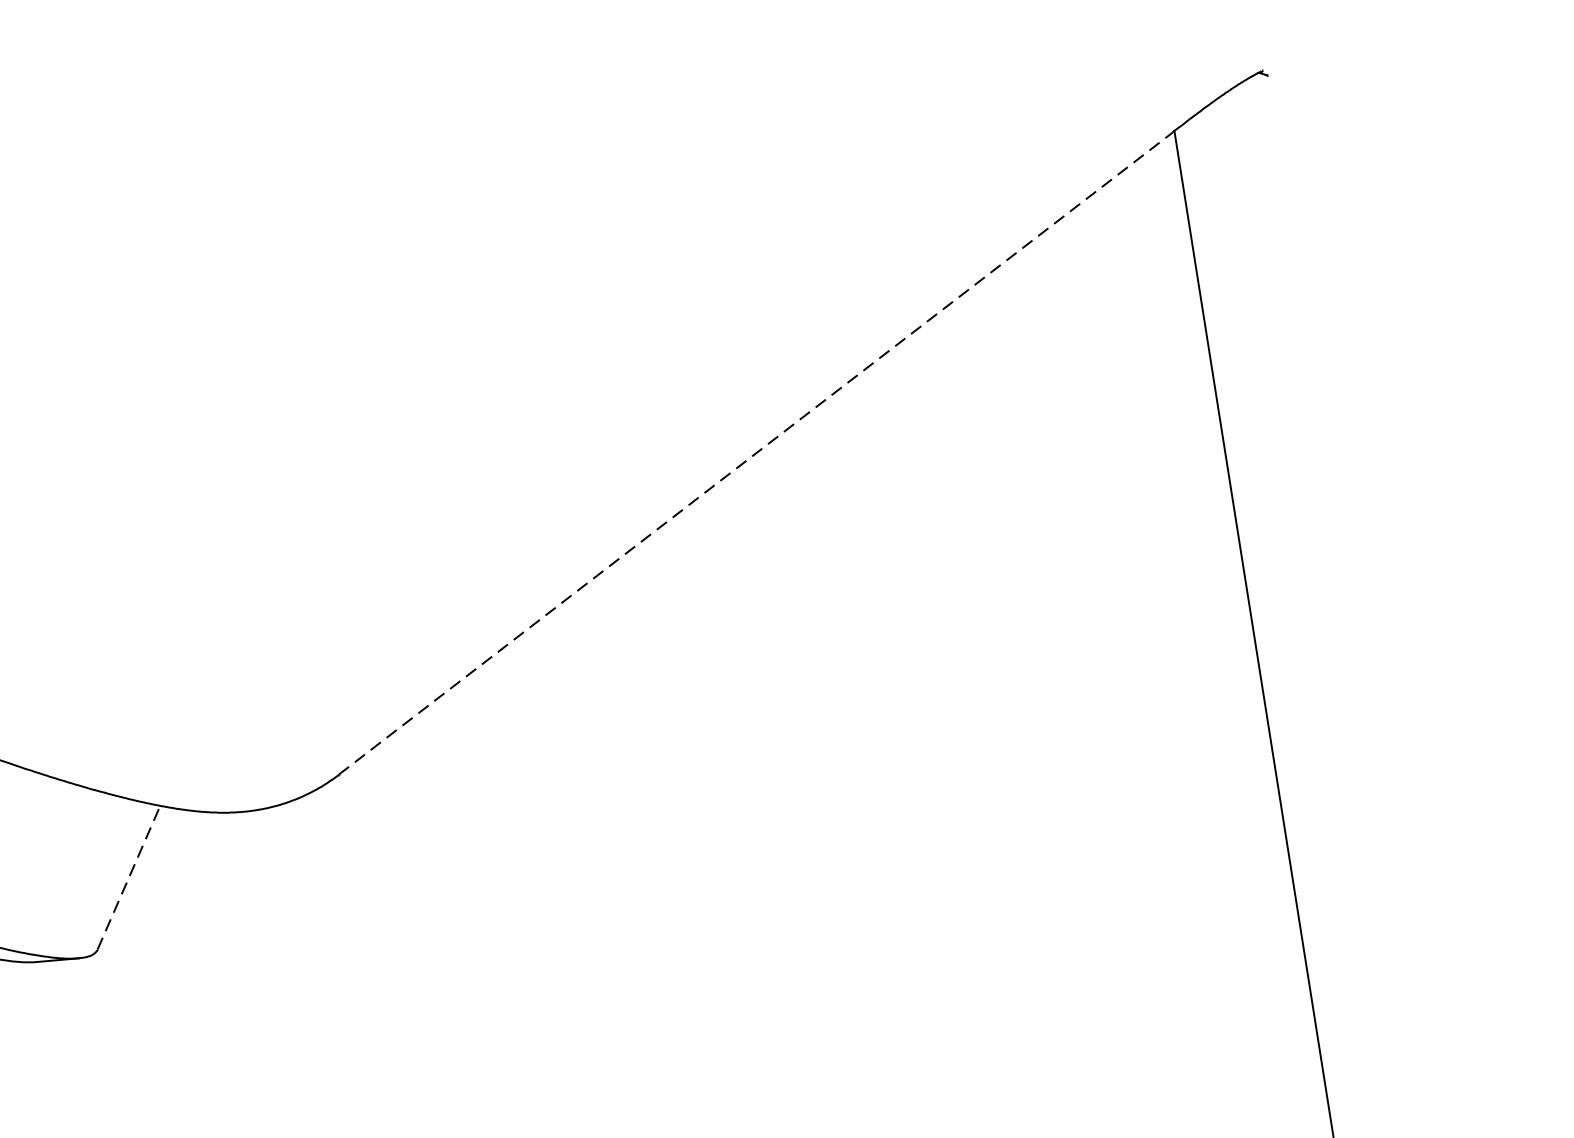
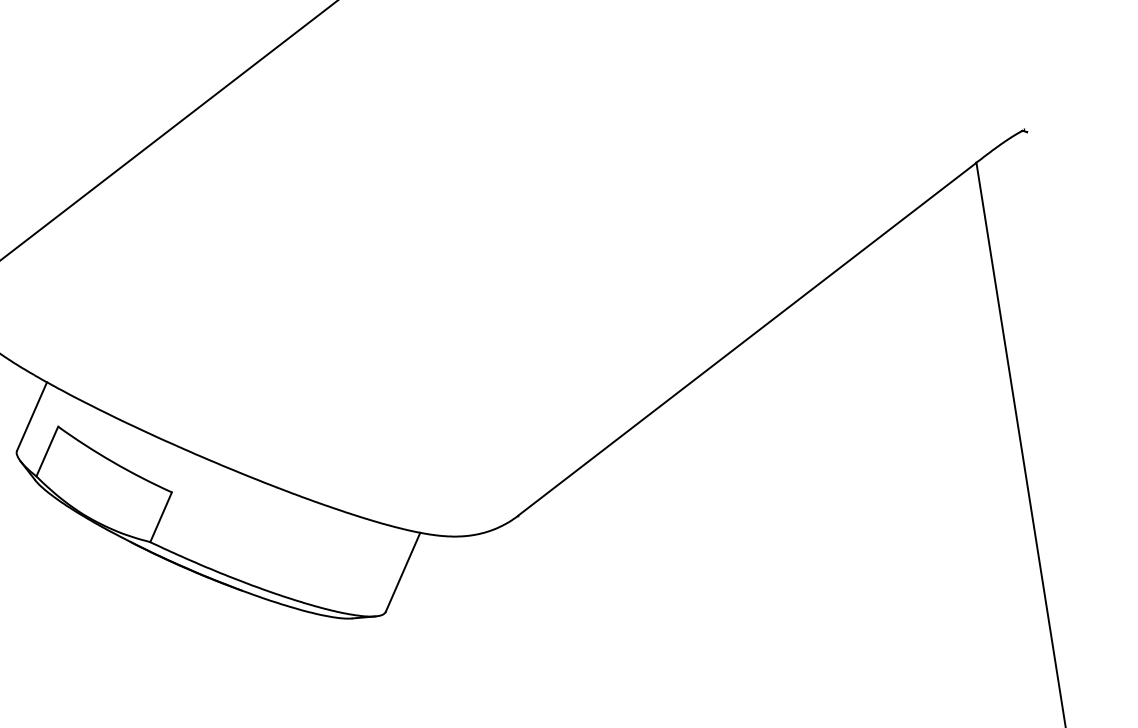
line: (756, 453) -> (747, 339), dashed -> solid
line: (129, 878) -> (403, 572), dashed -> solid

